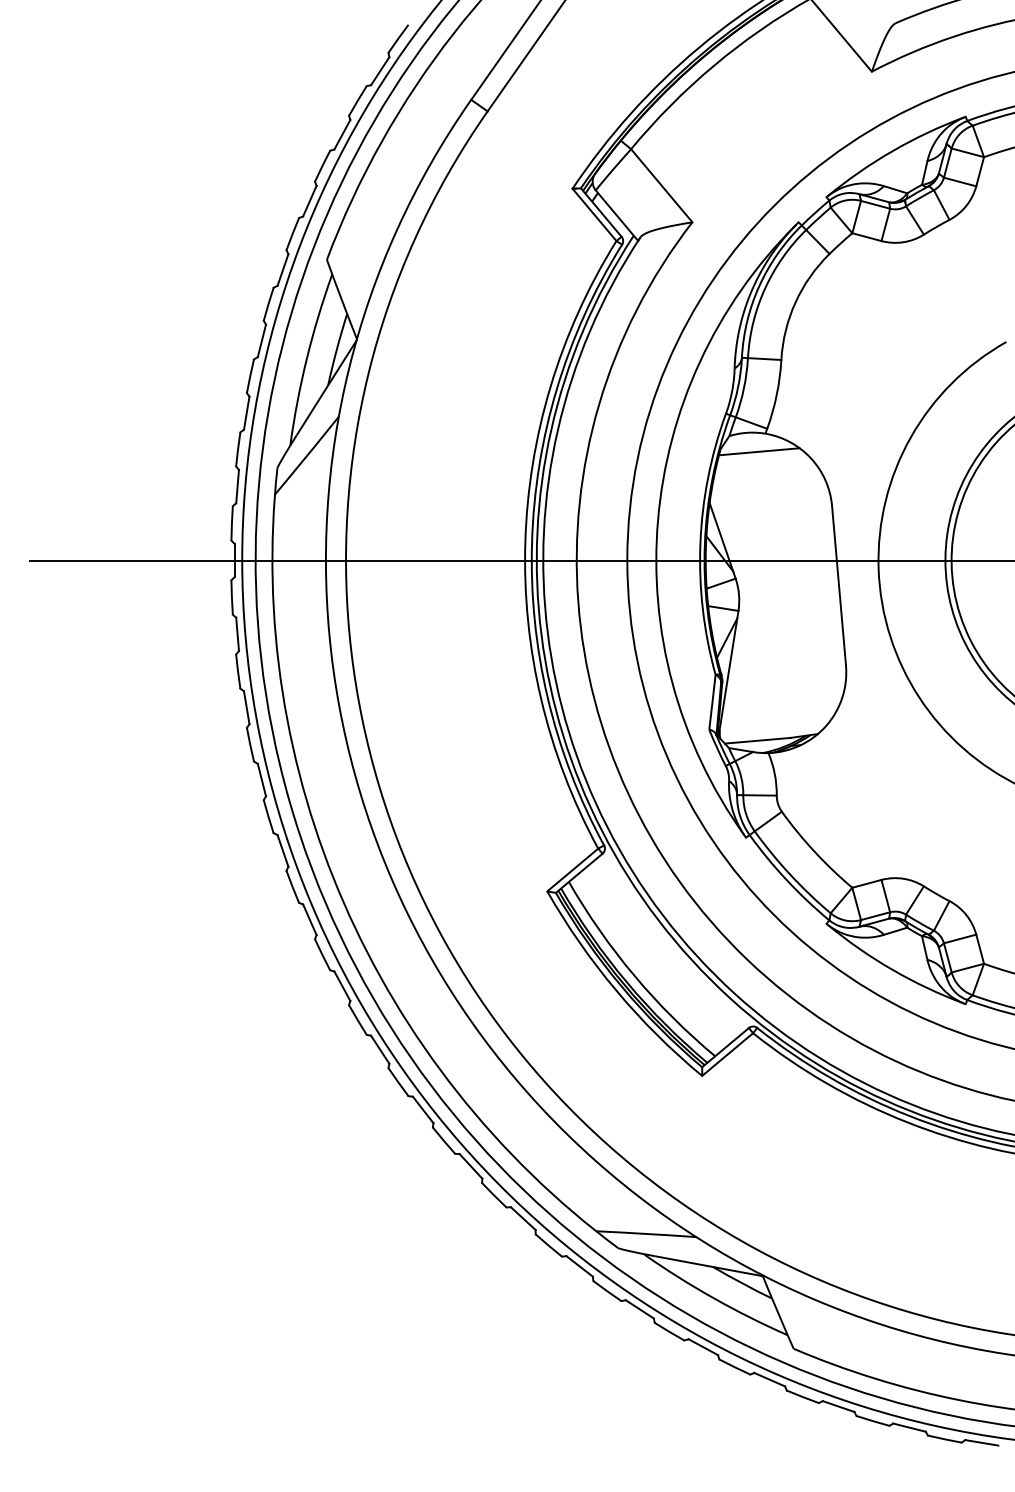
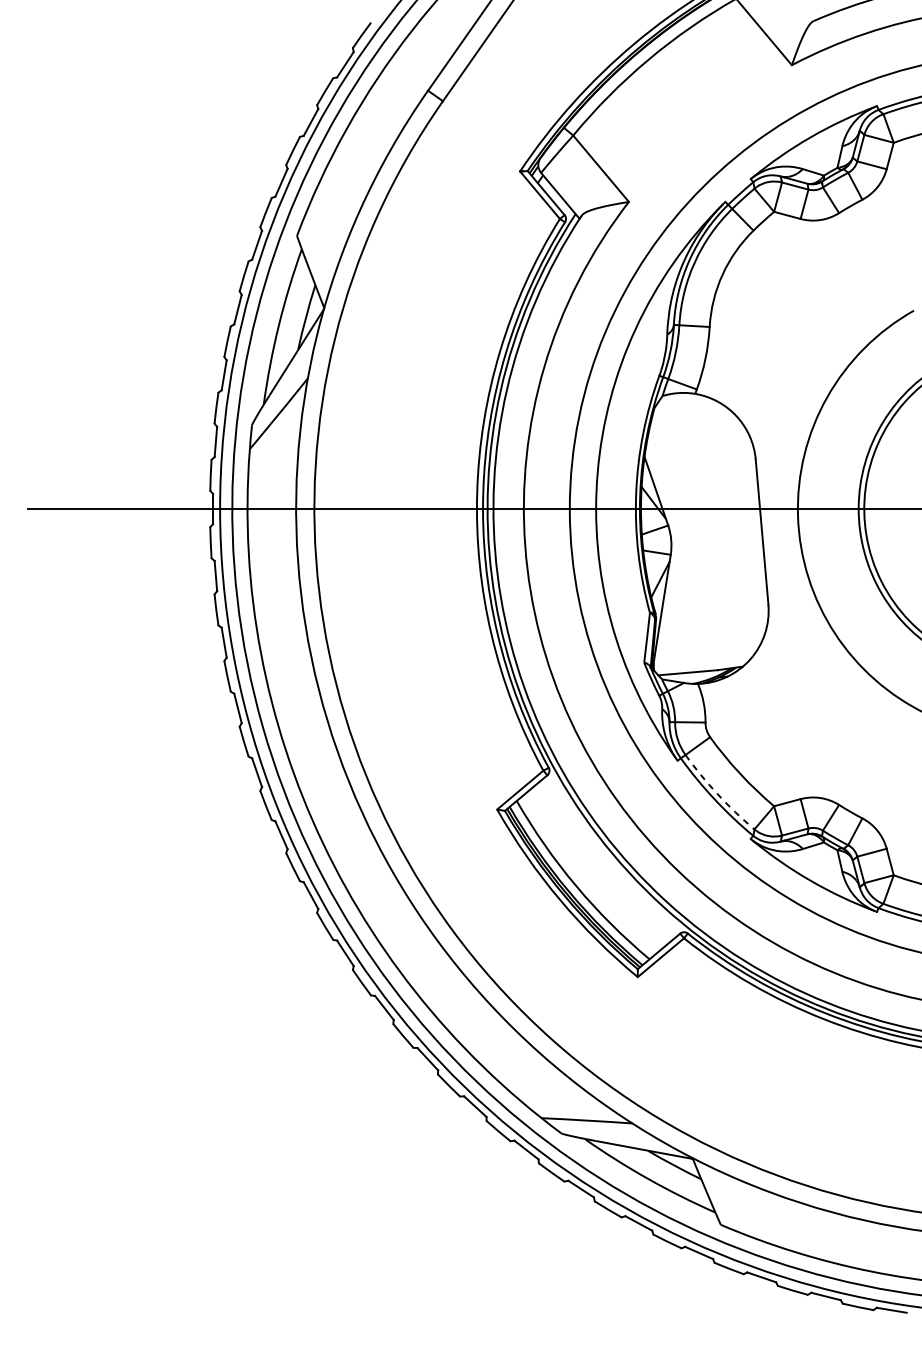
line: (759, 451) -> (689, 410), removed
arc: (790, 874) -> (717, 794), solid -> dashed

